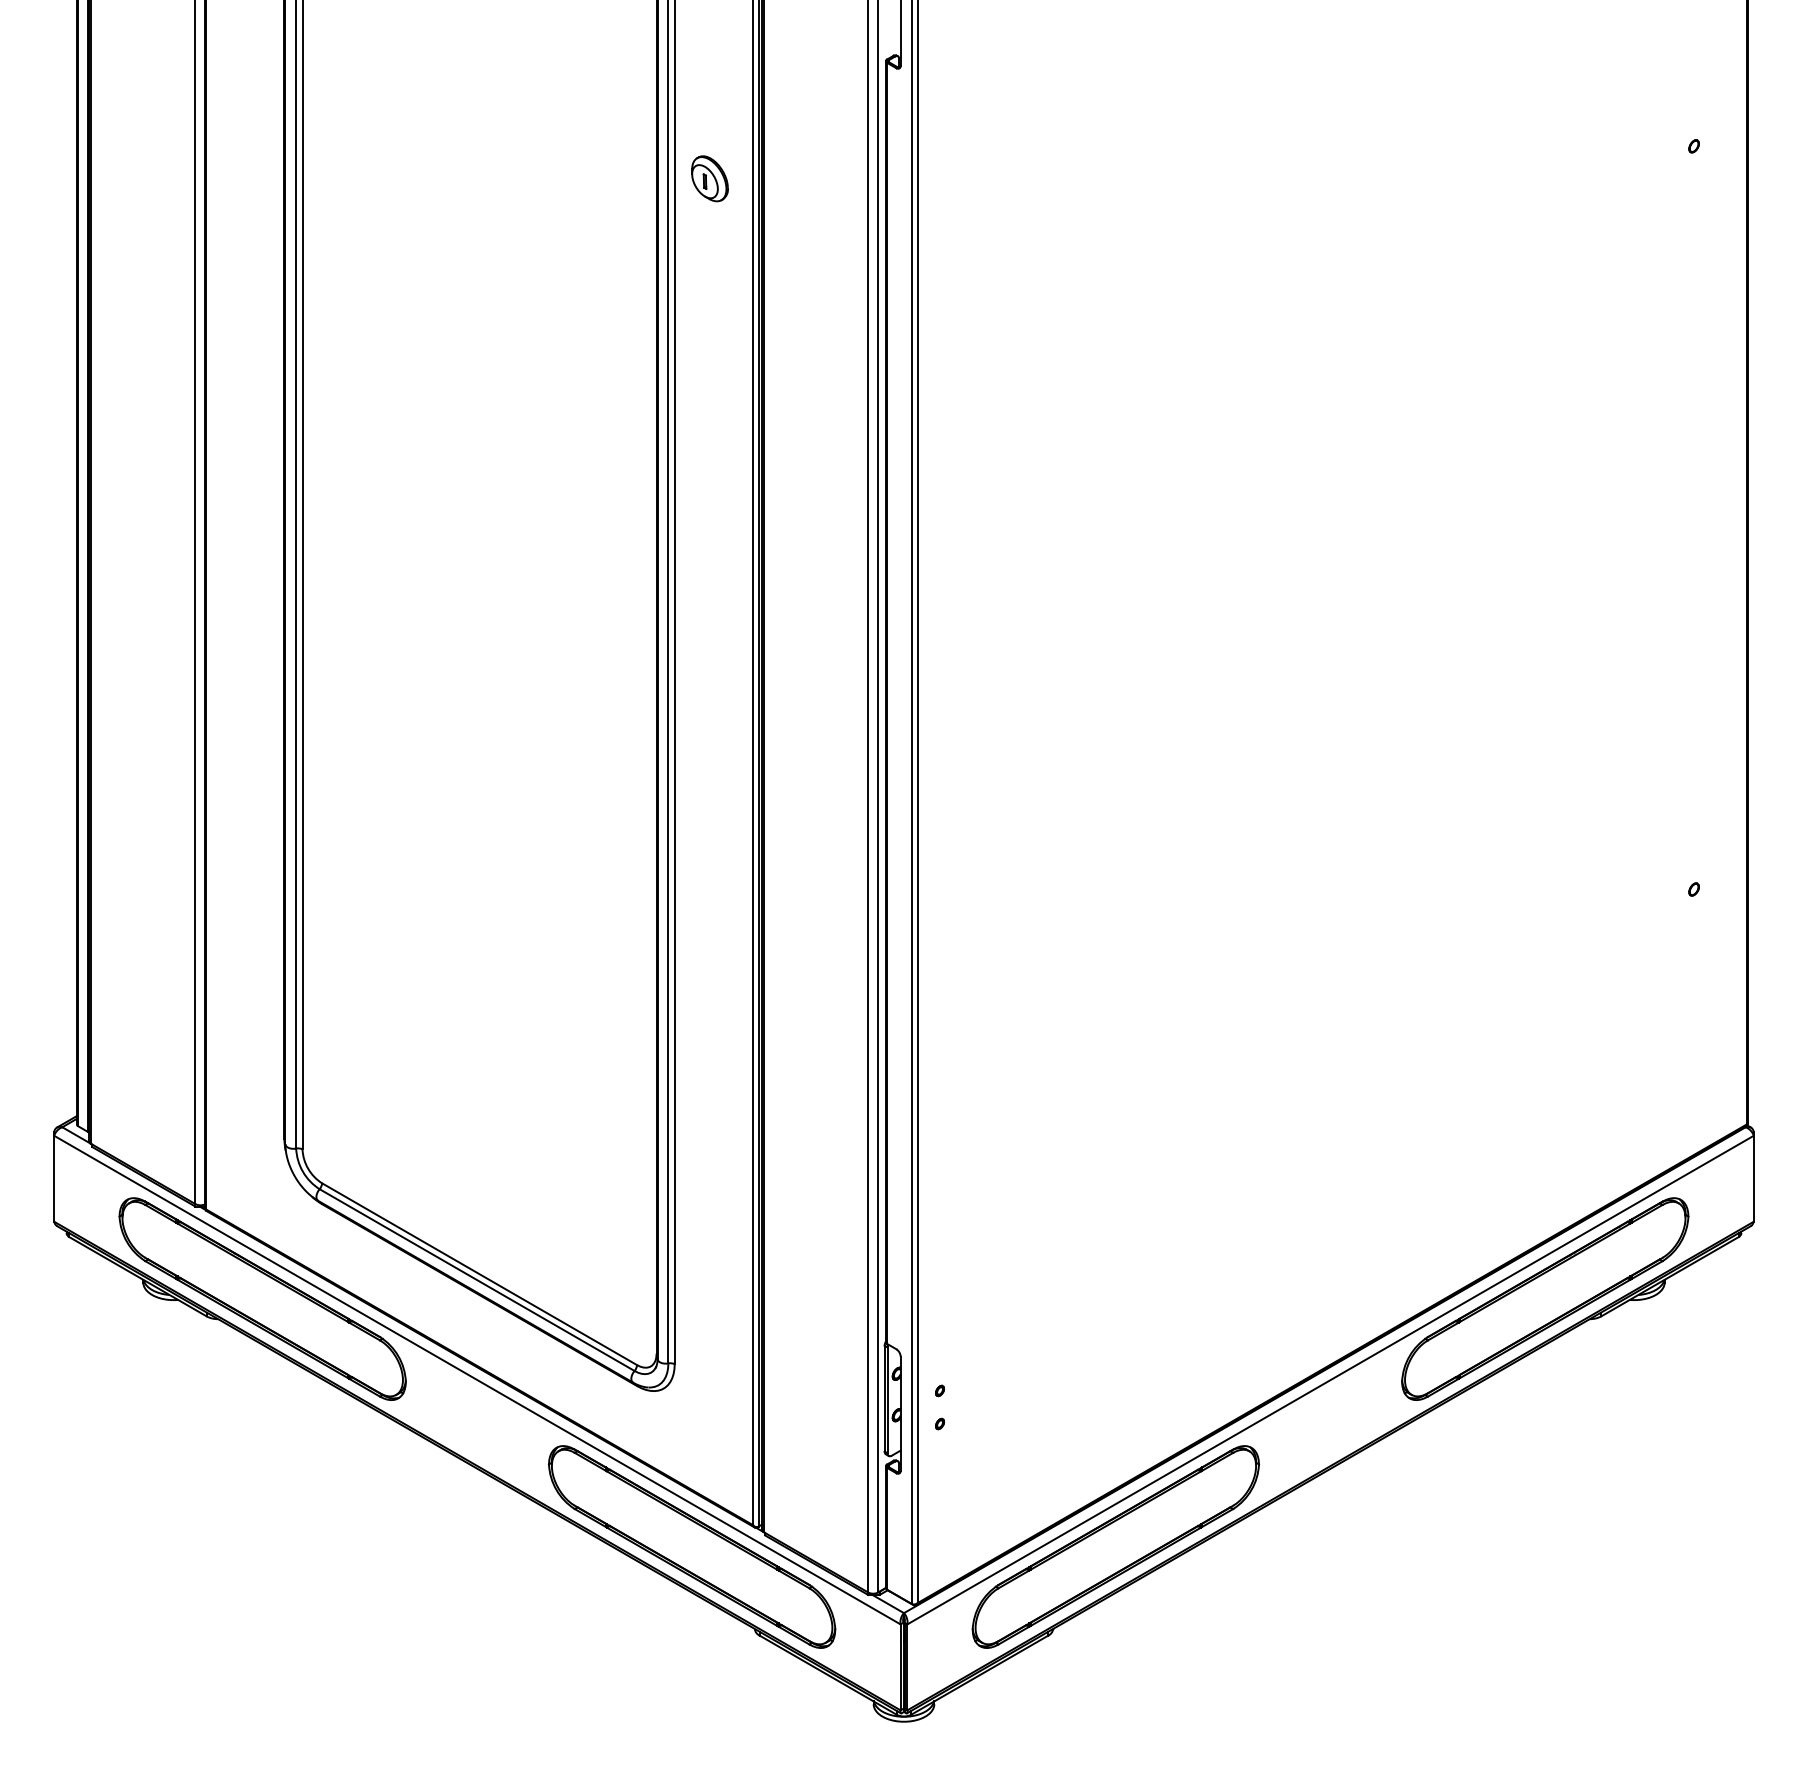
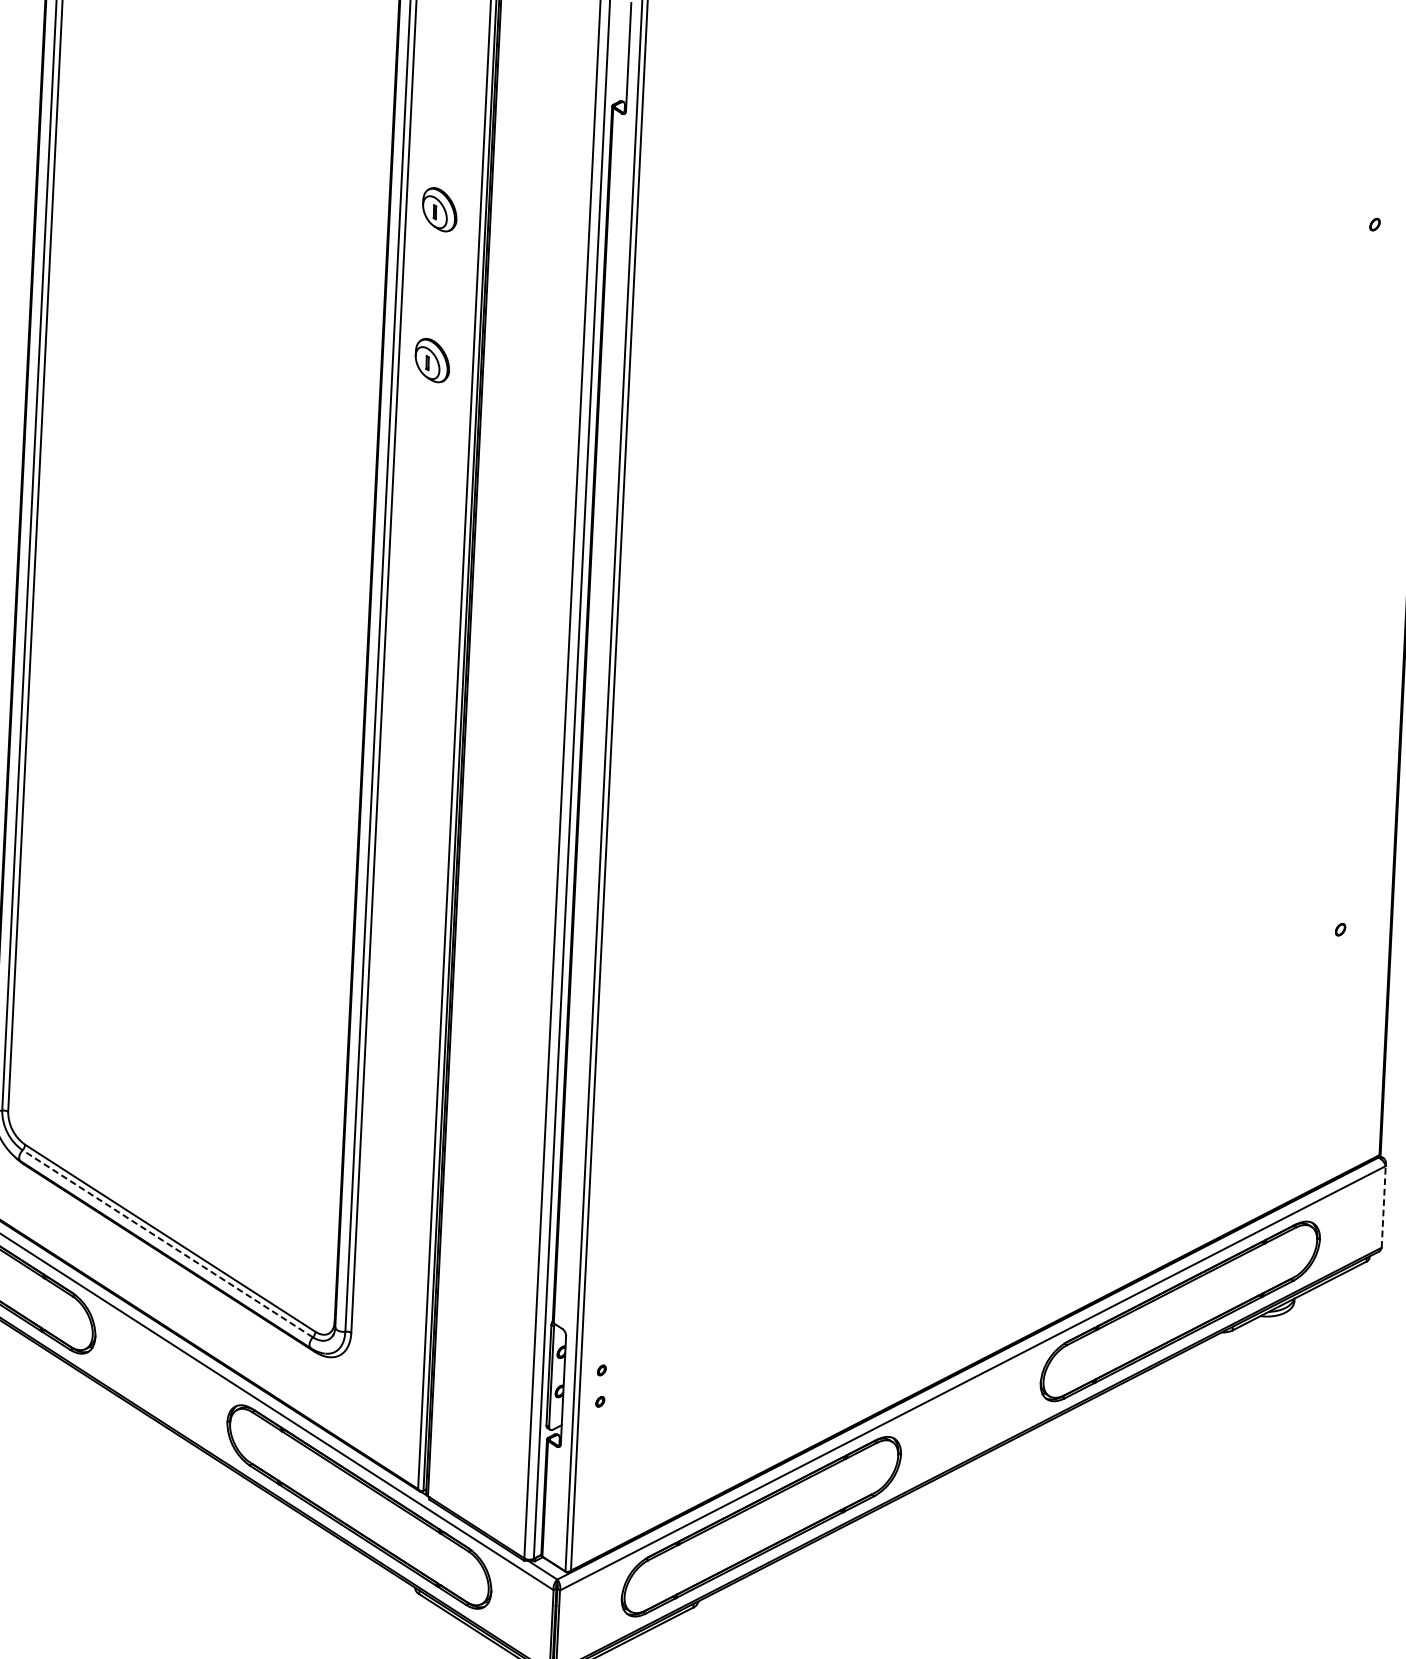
part: (709, 337) -> (432, 360), added
line: (1753, 1178) -> (1383, 1206), solid -> dashed
line: (477, 1280) -> (168, 1244), solid -> dashed

